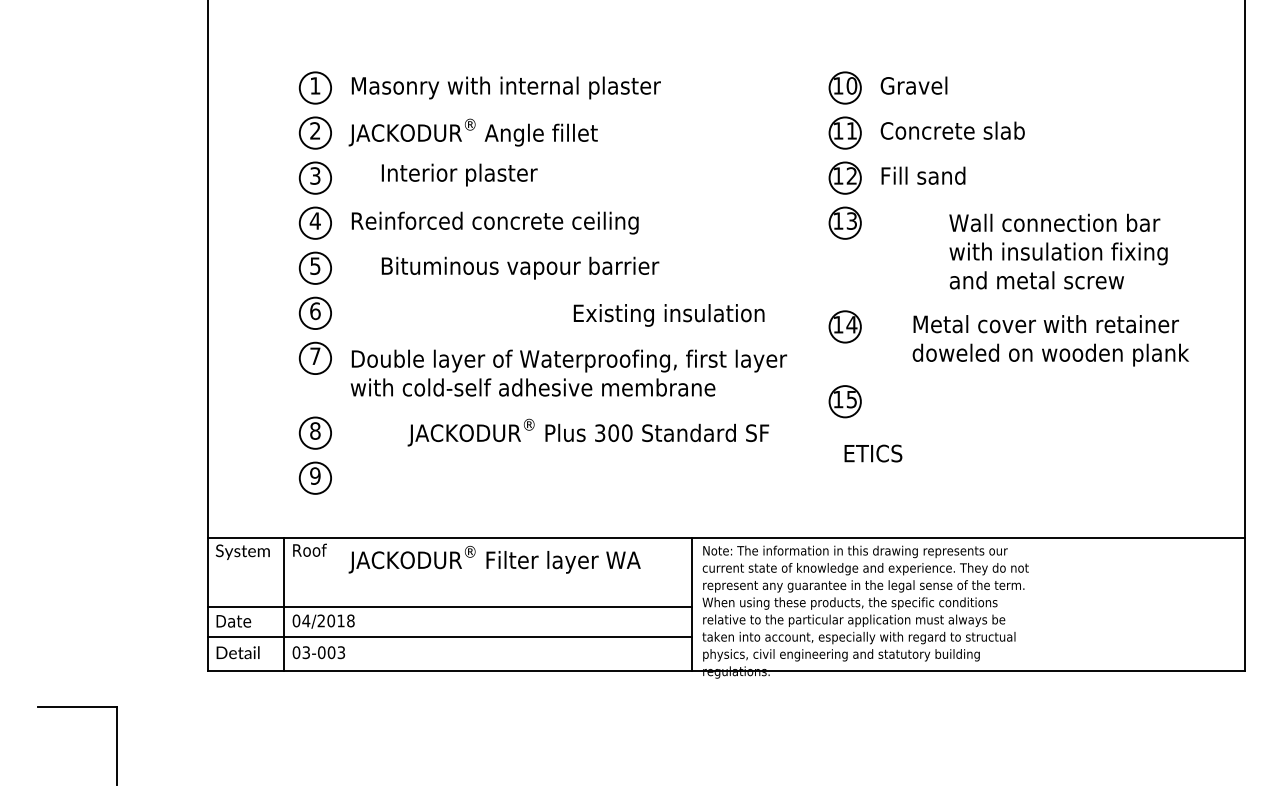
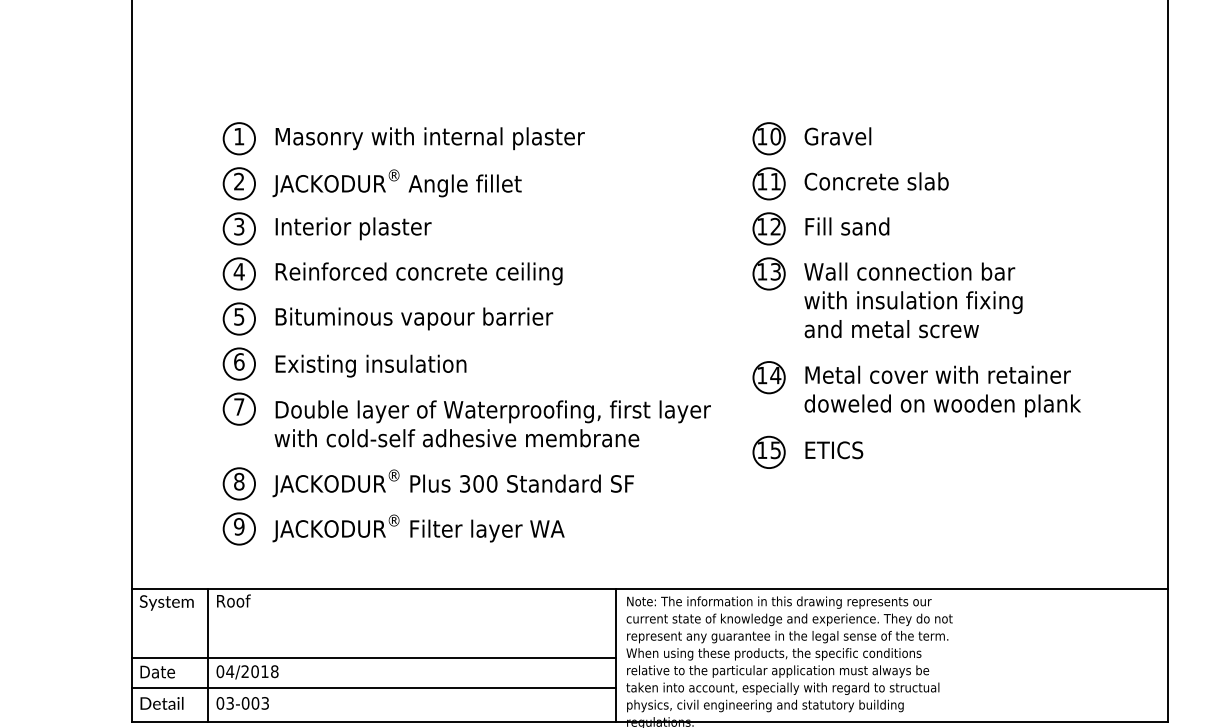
text: (459, 174) -> (353, 228), moved
text: (1058, 251) -> (913, 300), moved
text: (520, 267) -> (414, 318), moved
text: (668, 315) -> (370, 366), moved
text: (1050, 340) -> (942, 391), moved
text: (588, 432) -> (453, 483), moved
text: (873, 453) -> (834, 450), moved
text: (494, 559) -> (418, 528), moved

